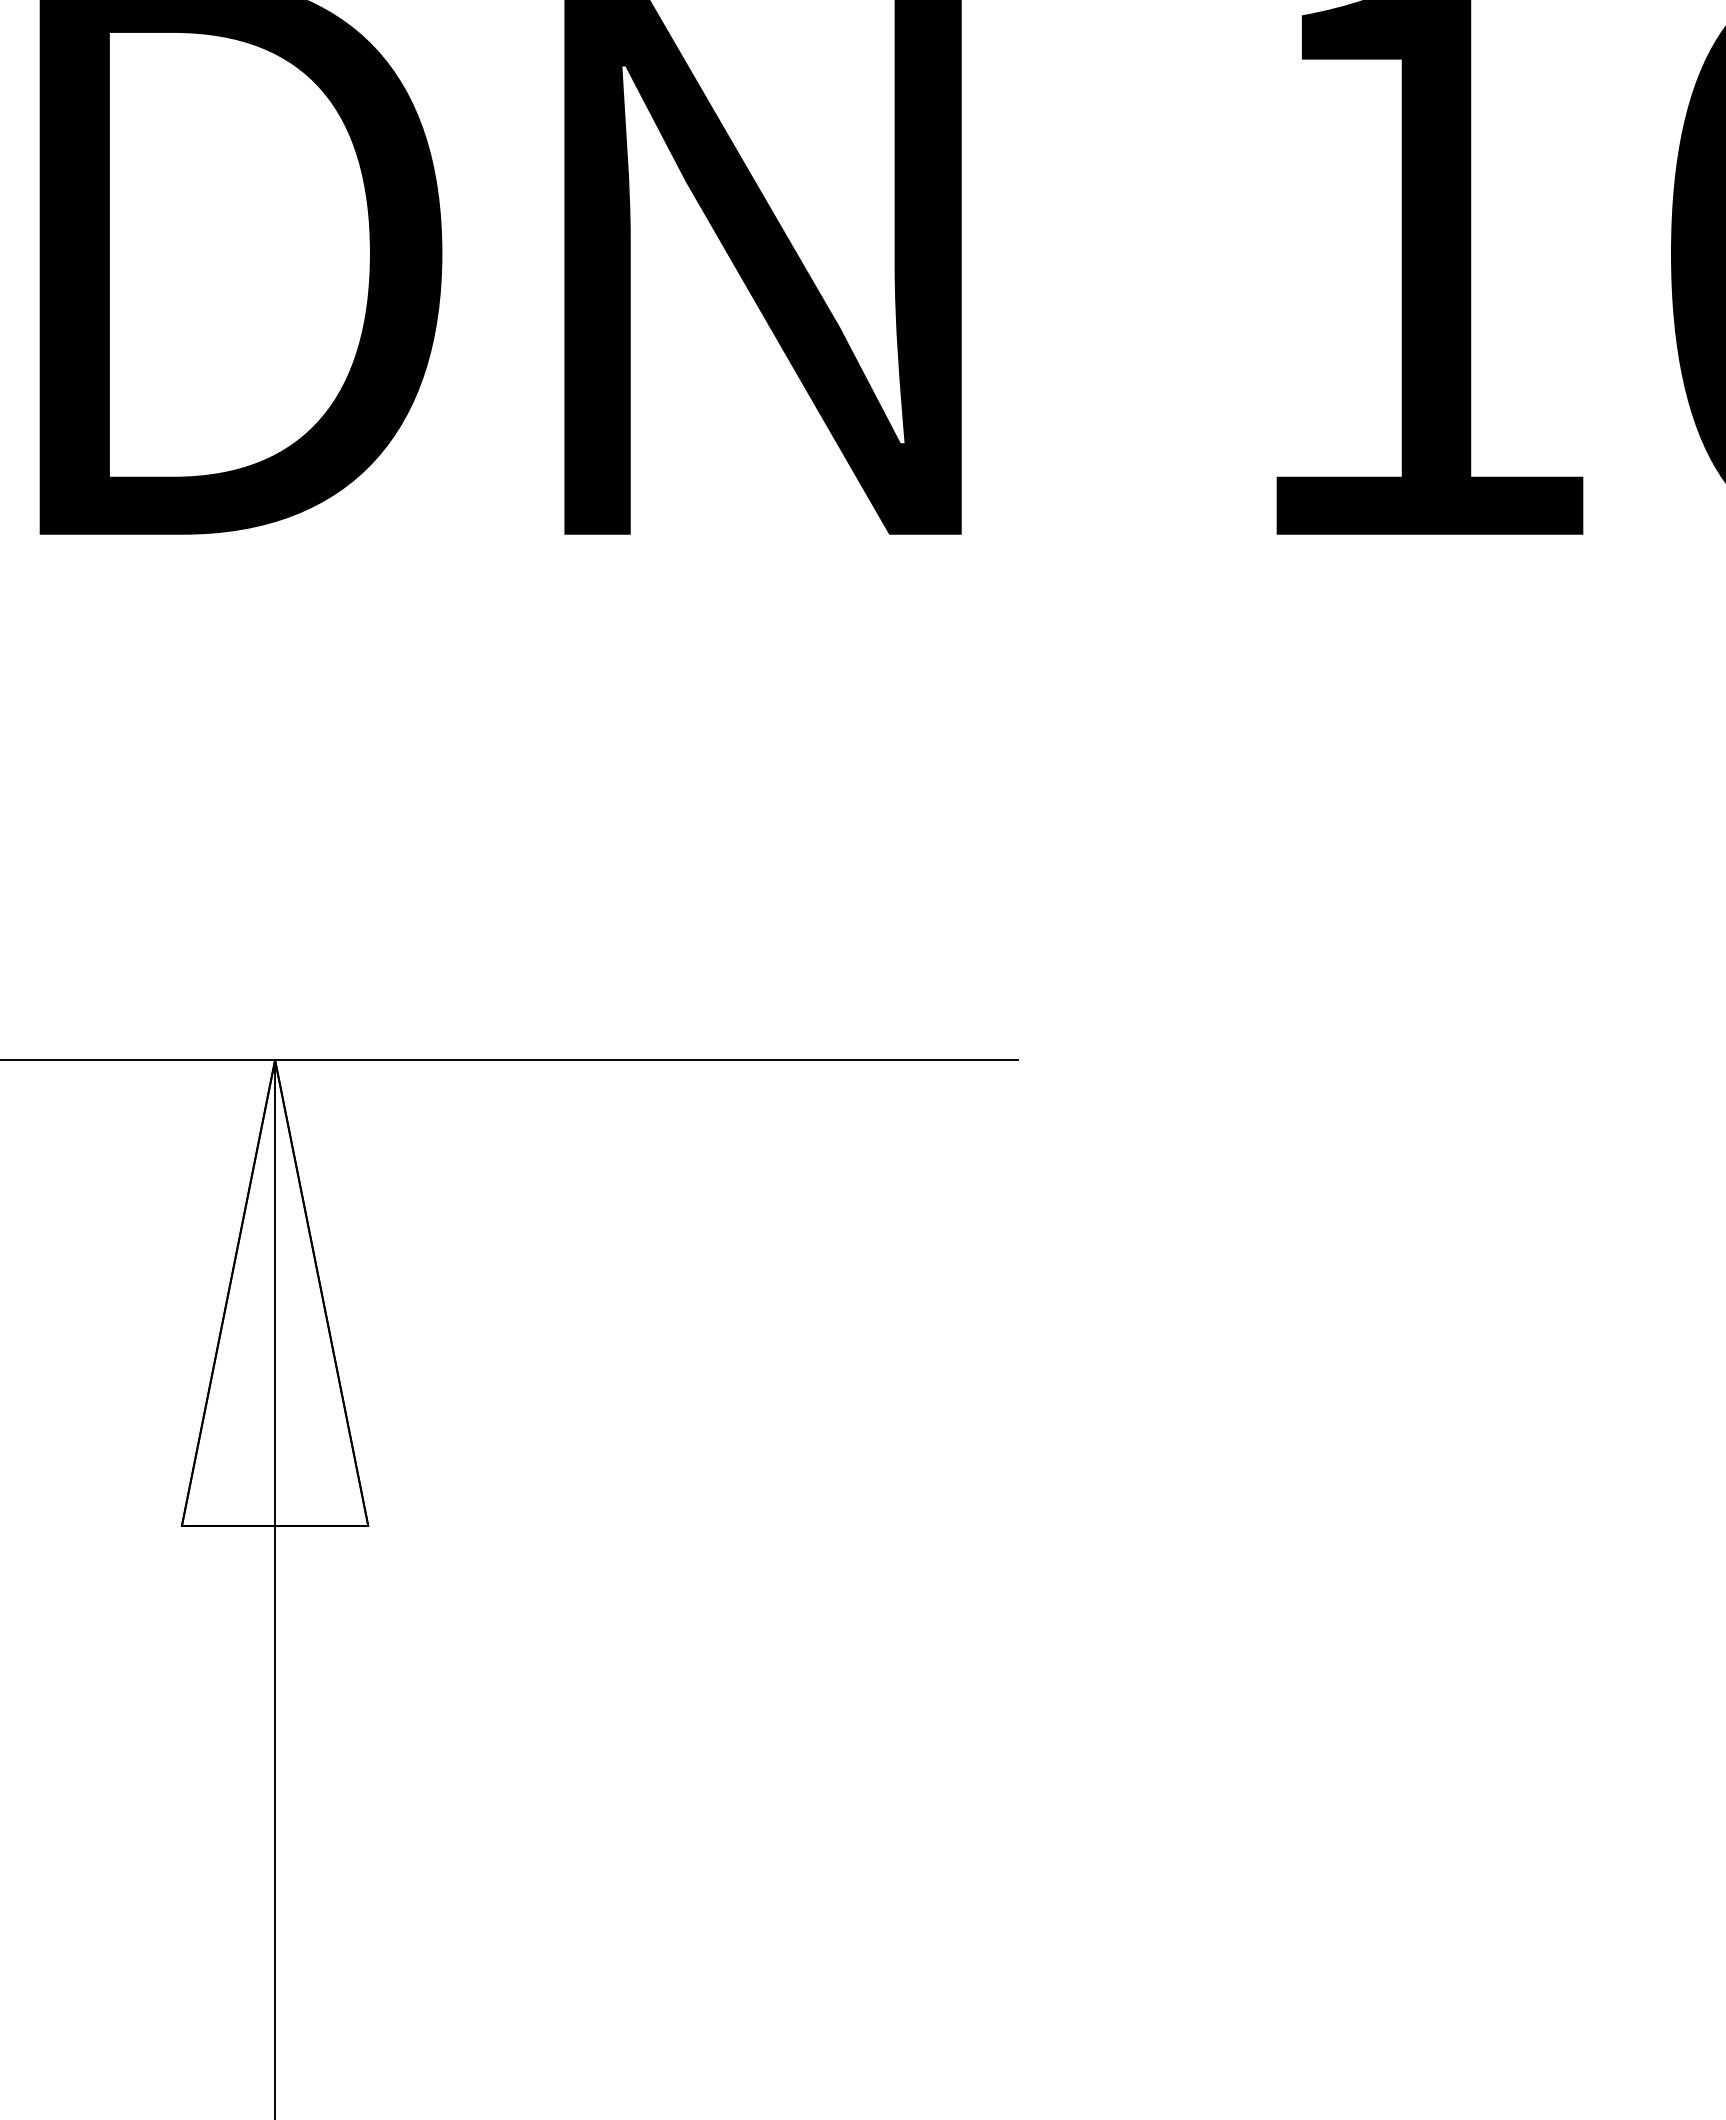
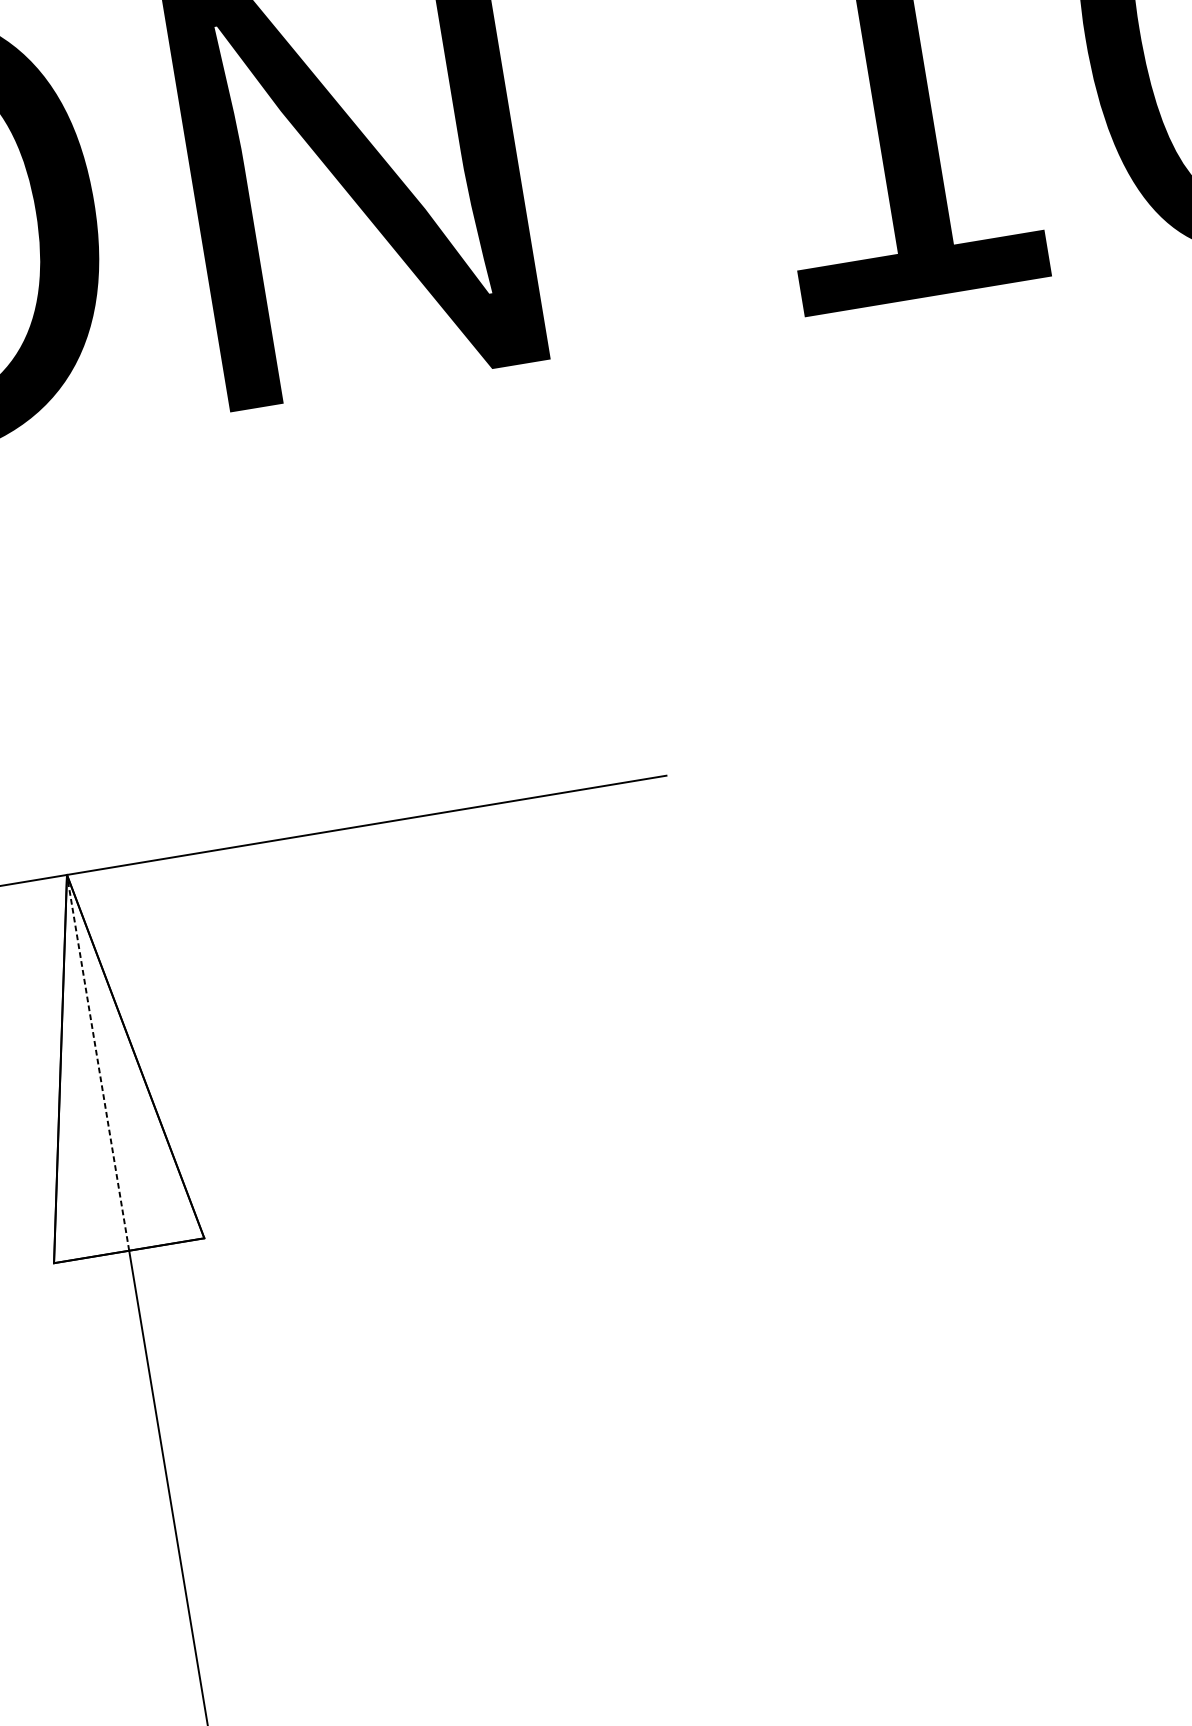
line: (275, 1293) -> (98, 1063), solid -> dashed

